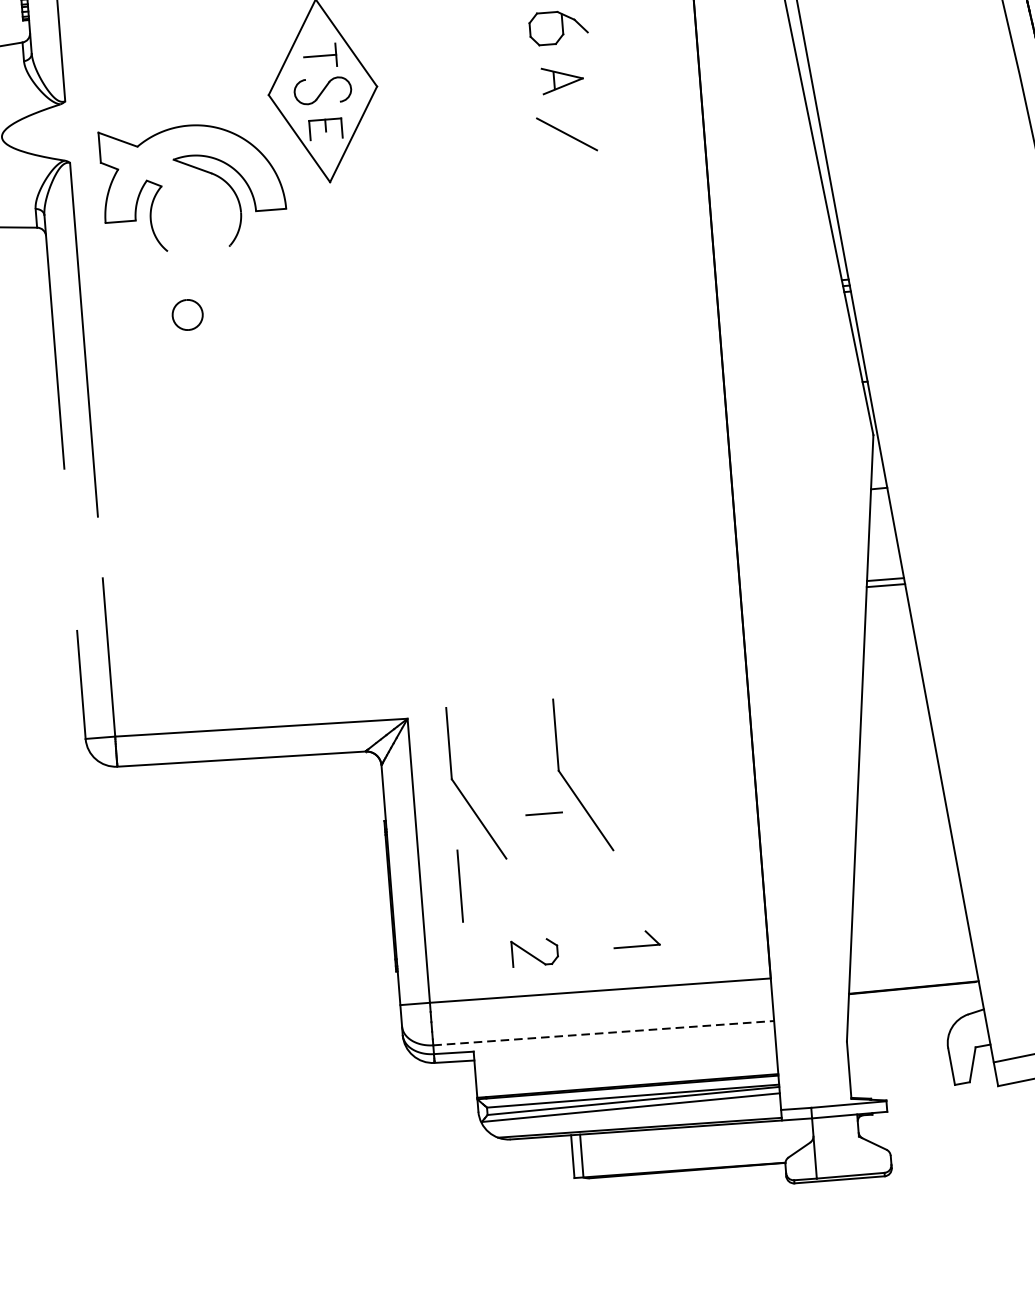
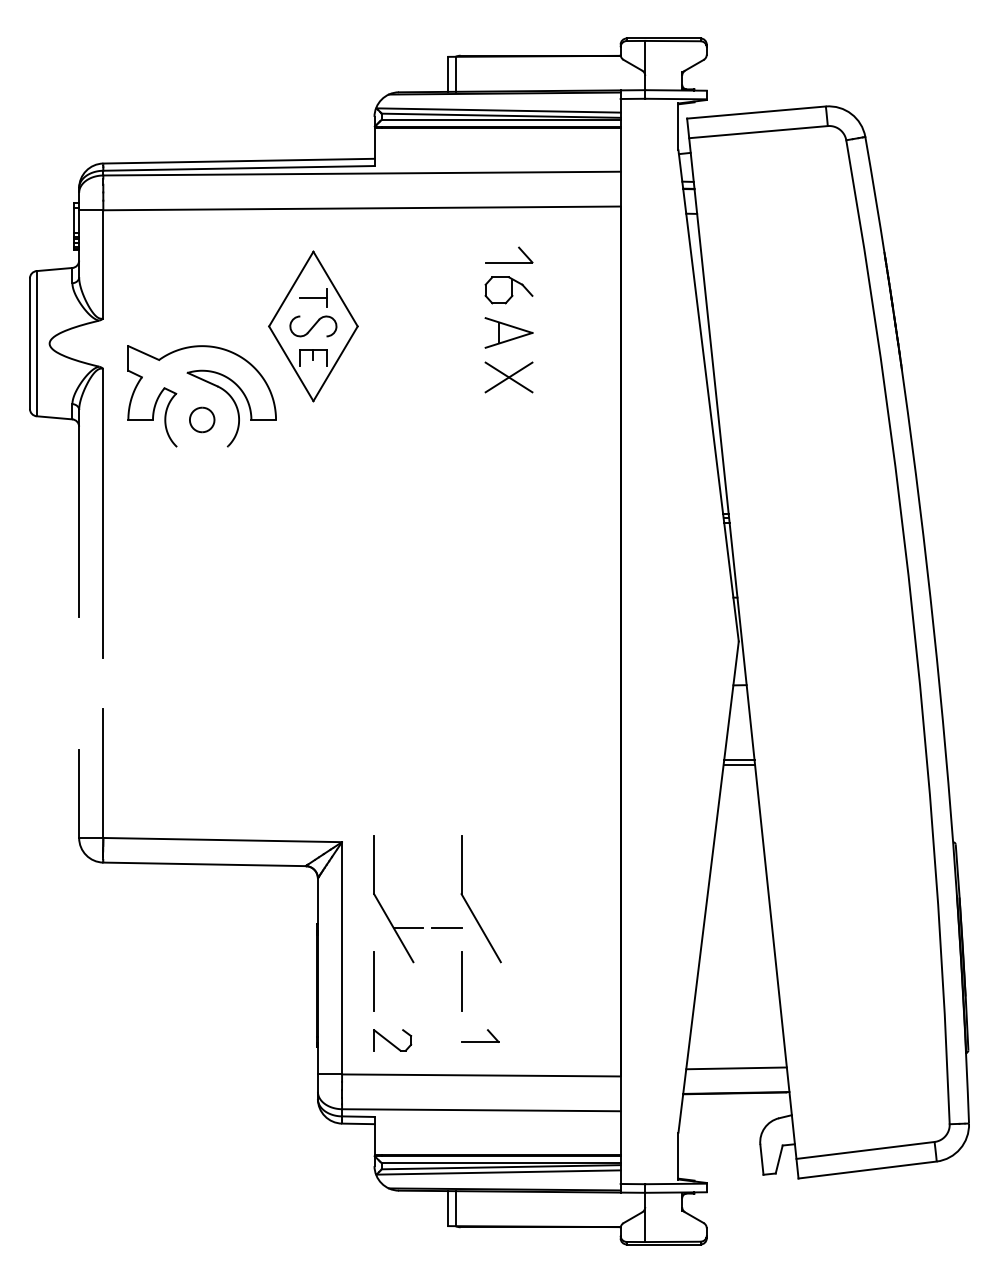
part: (562, 79) -> (508, 332), size x1.43
line: (566, 134) -> (508, 377), added
part: (188, 314) -> (202, 419), moved
line: (495, 818) -> (407, 928), added
line: (567, 877) -> (461, 981), added
part: (637, 938) -> (480, 1035), moved
part: (534, 952) -> (392, 1040), moved
line: (911, 957) -> (736, 1068), added
line: (603, 1033) -> (481, 1110), dashed -> solid

